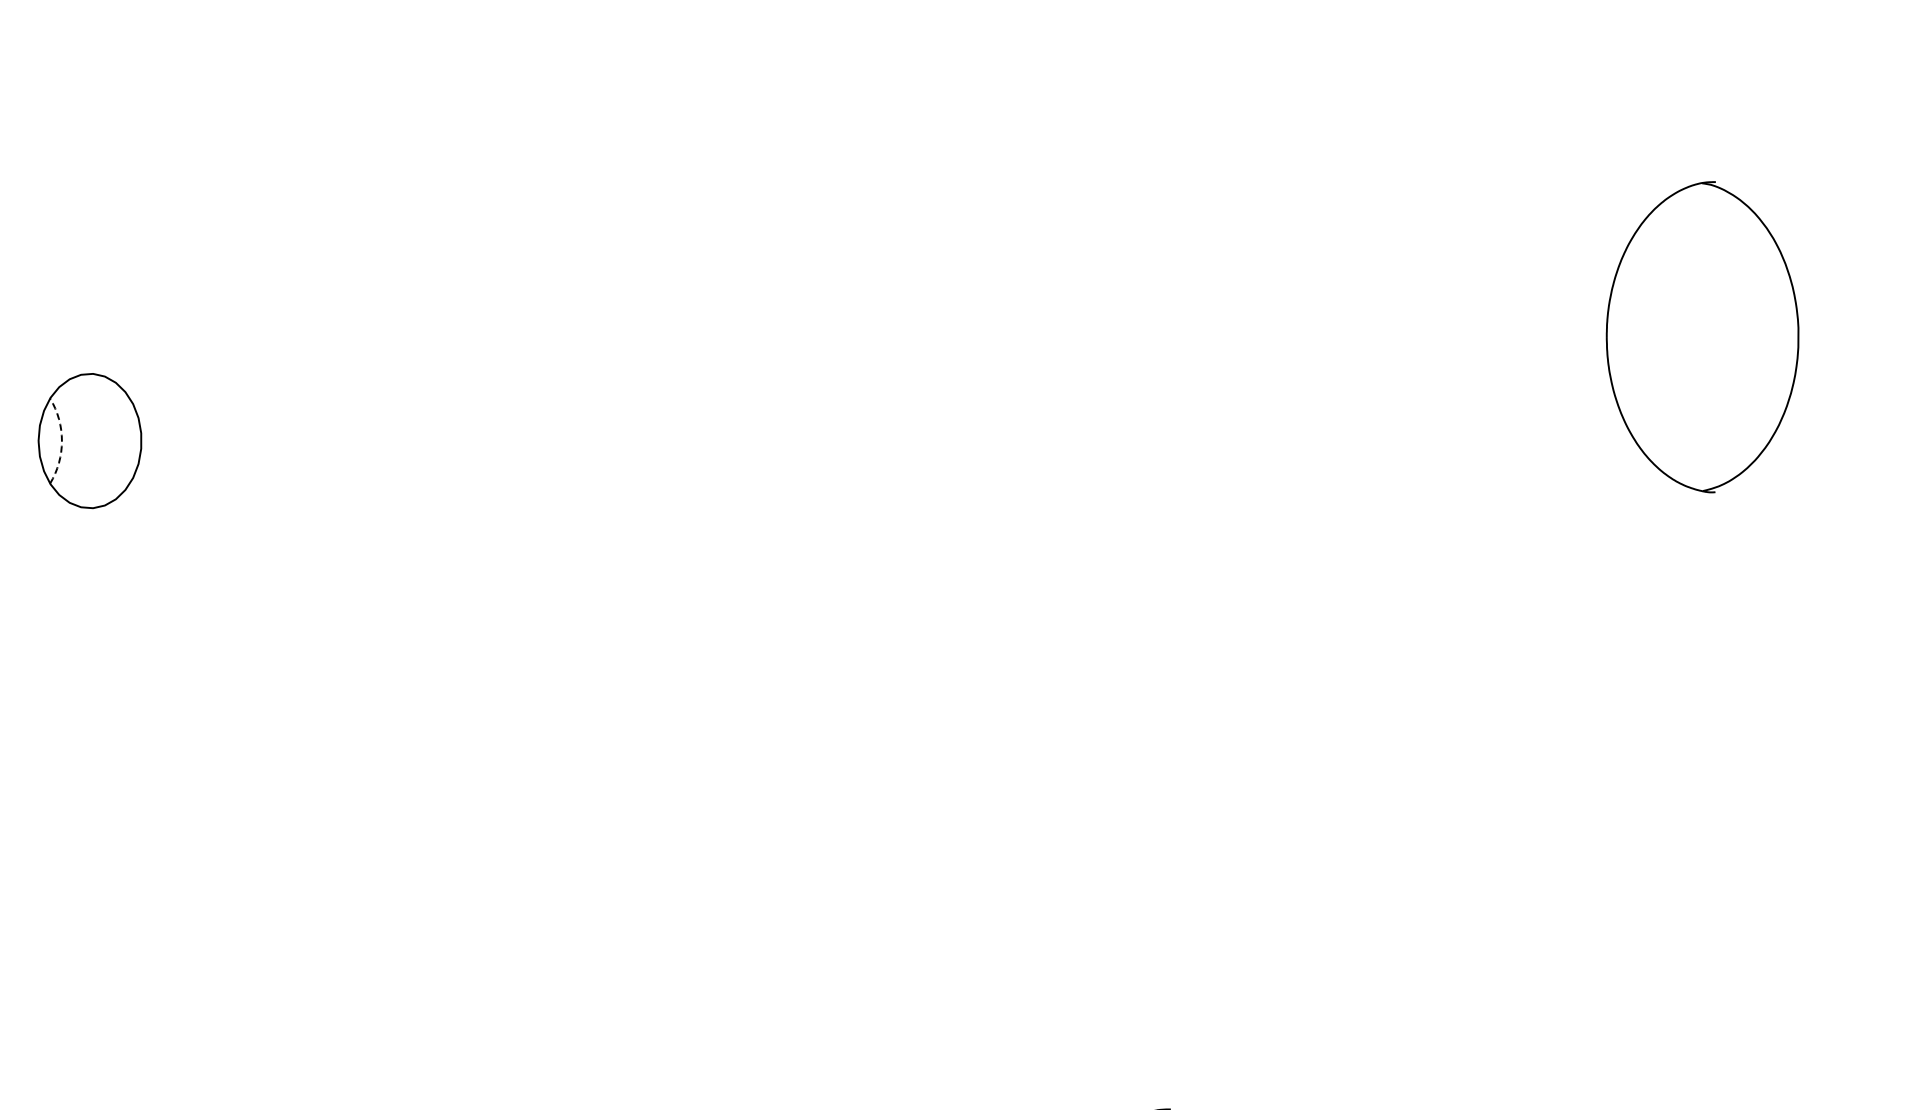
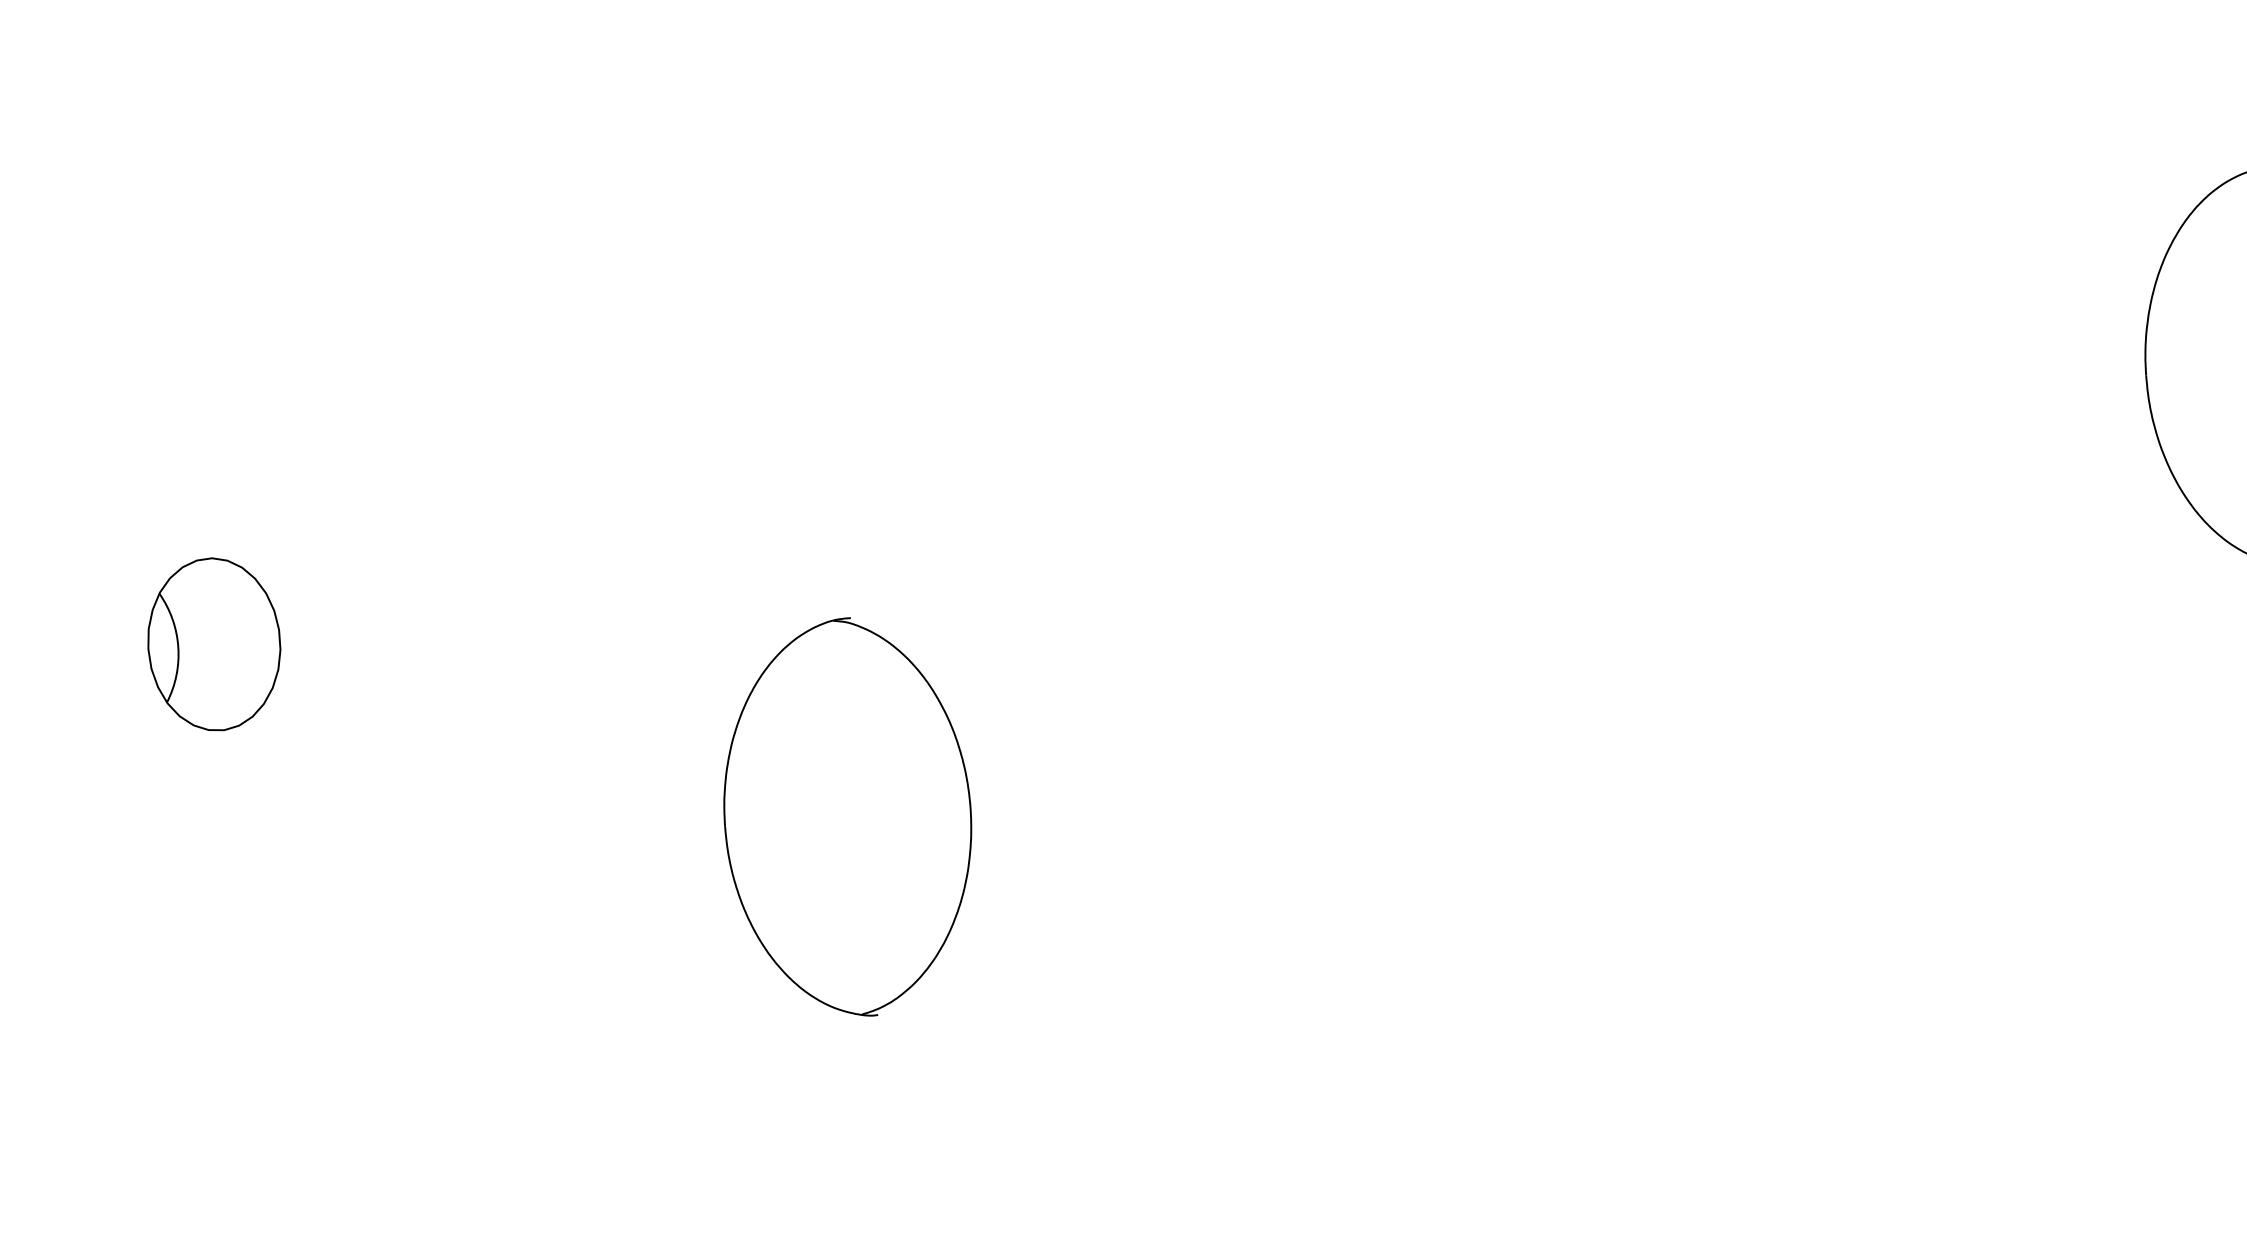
arc: (61, 441) -> (177, 647), dashed -> solid
part: (573, 610) -> (848, 818), added

